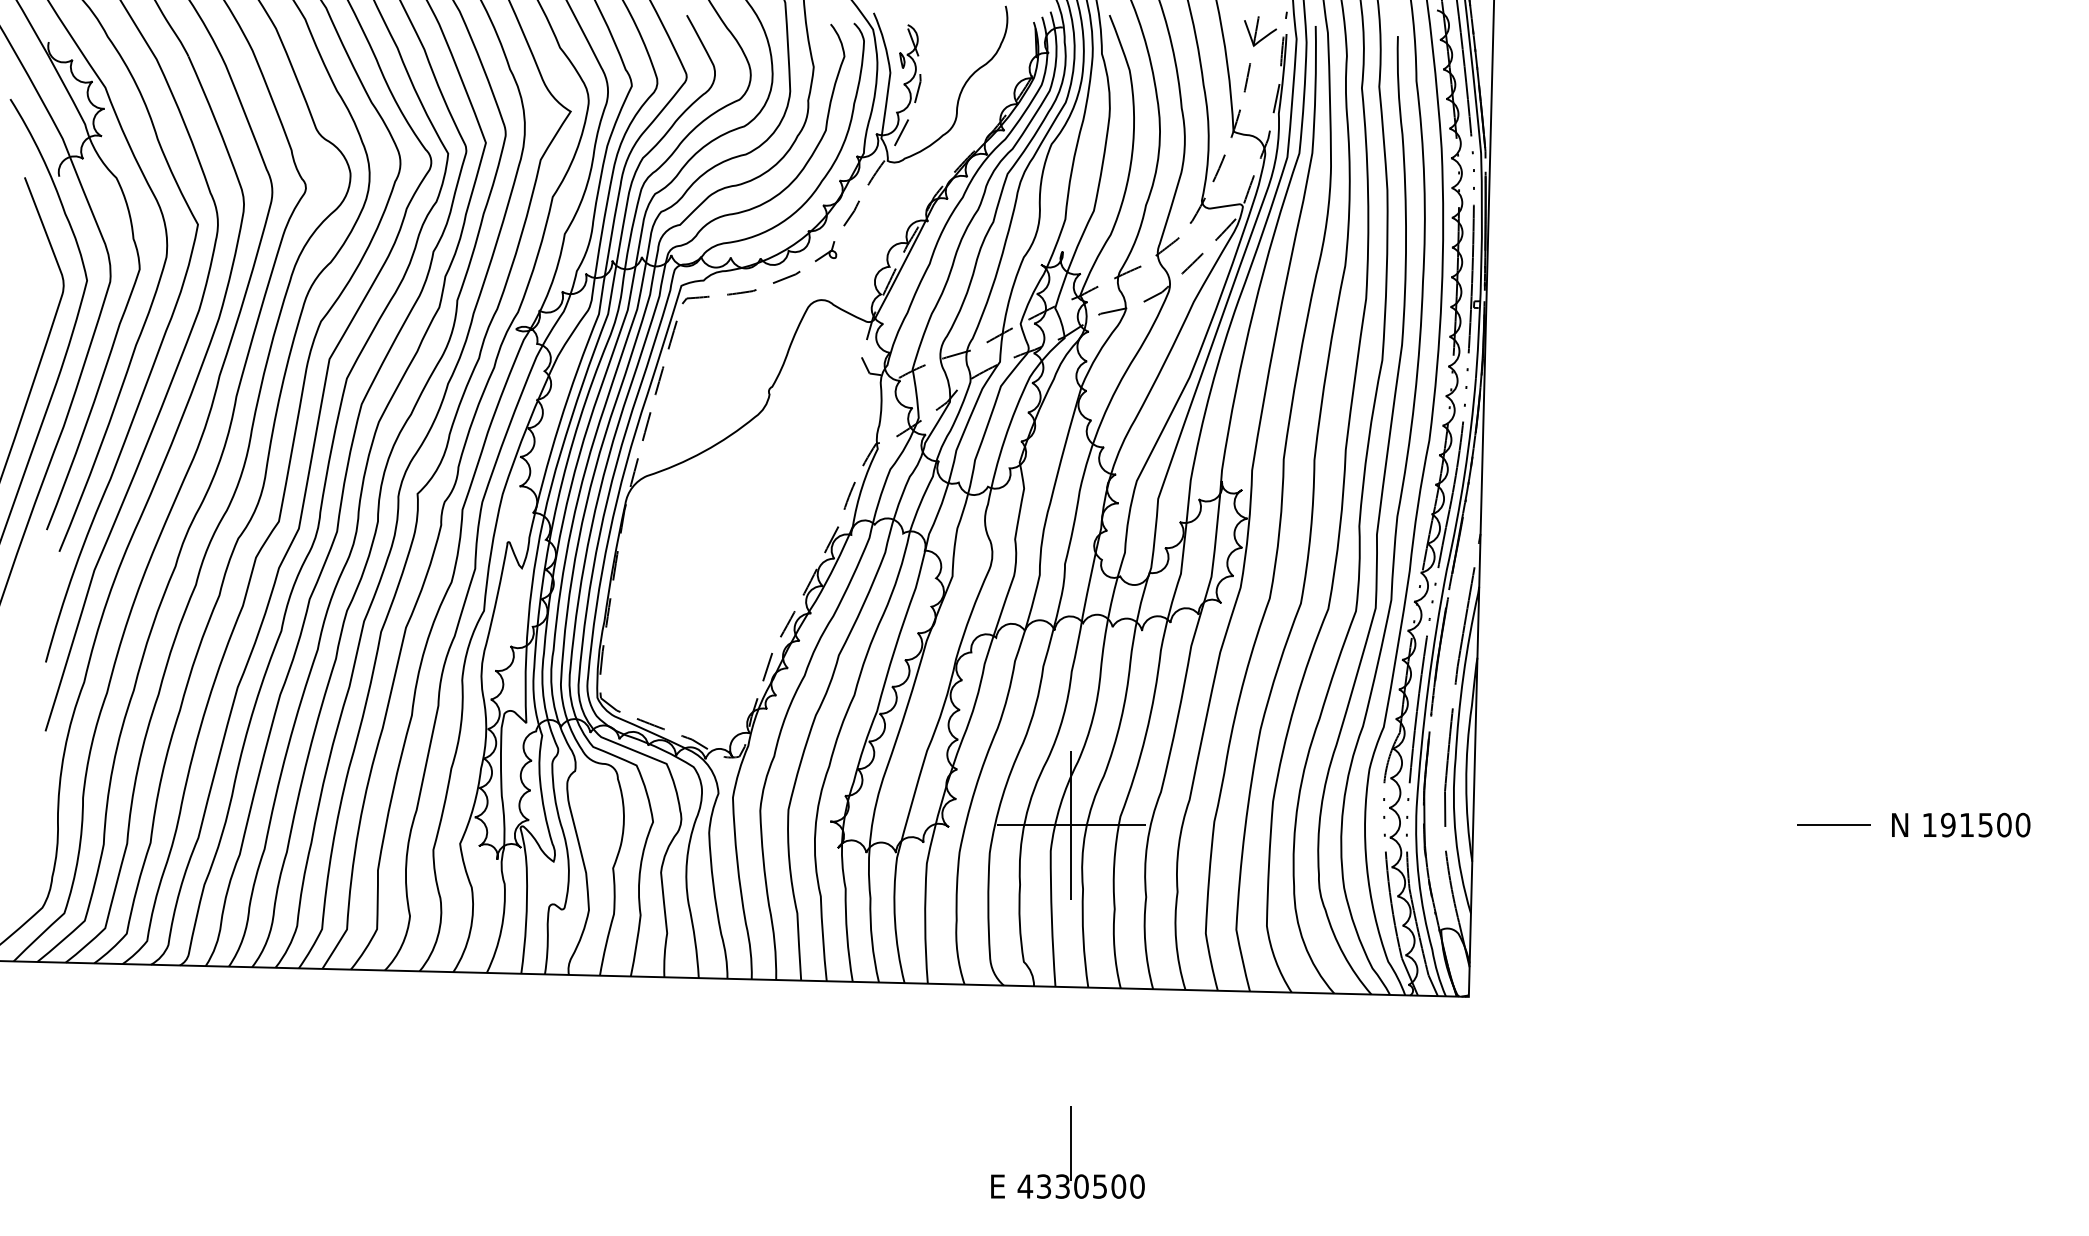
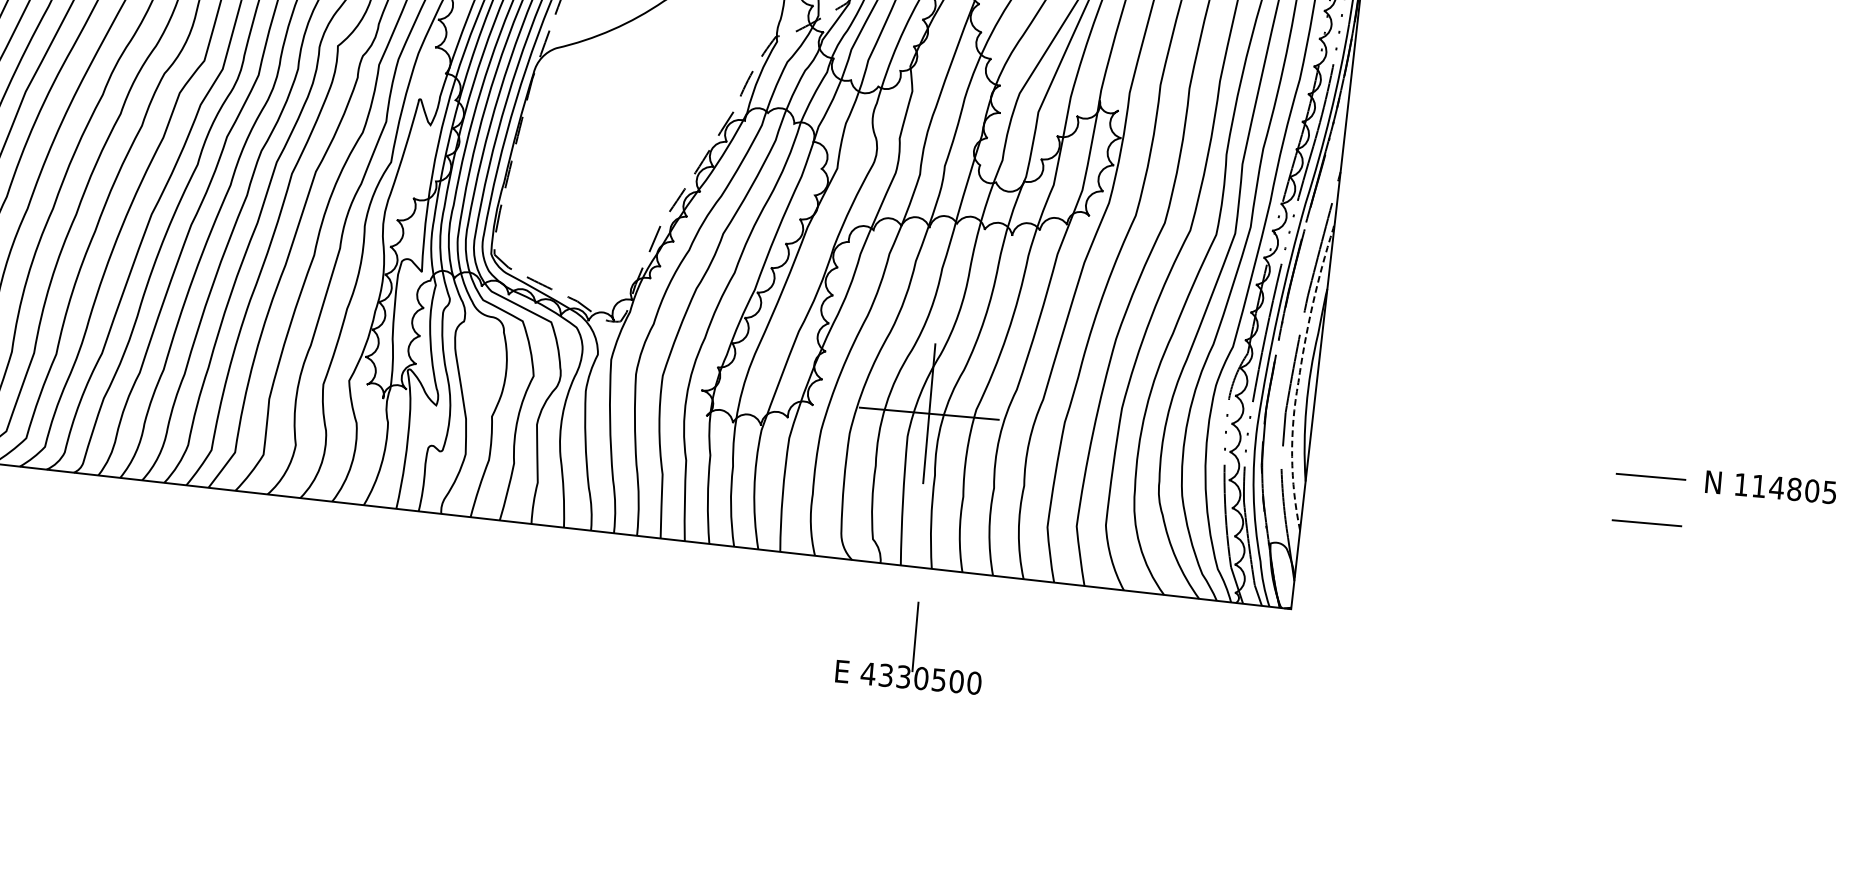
line: (1456, 752) -> (1299, 376), solid -> dashed
text: (1985, 824) -> (1794, 488), 191500 -> 114805
line: (1833, 873) -> (1646, 522), added
part: (1067, 1152) -> (911, 645), moved

